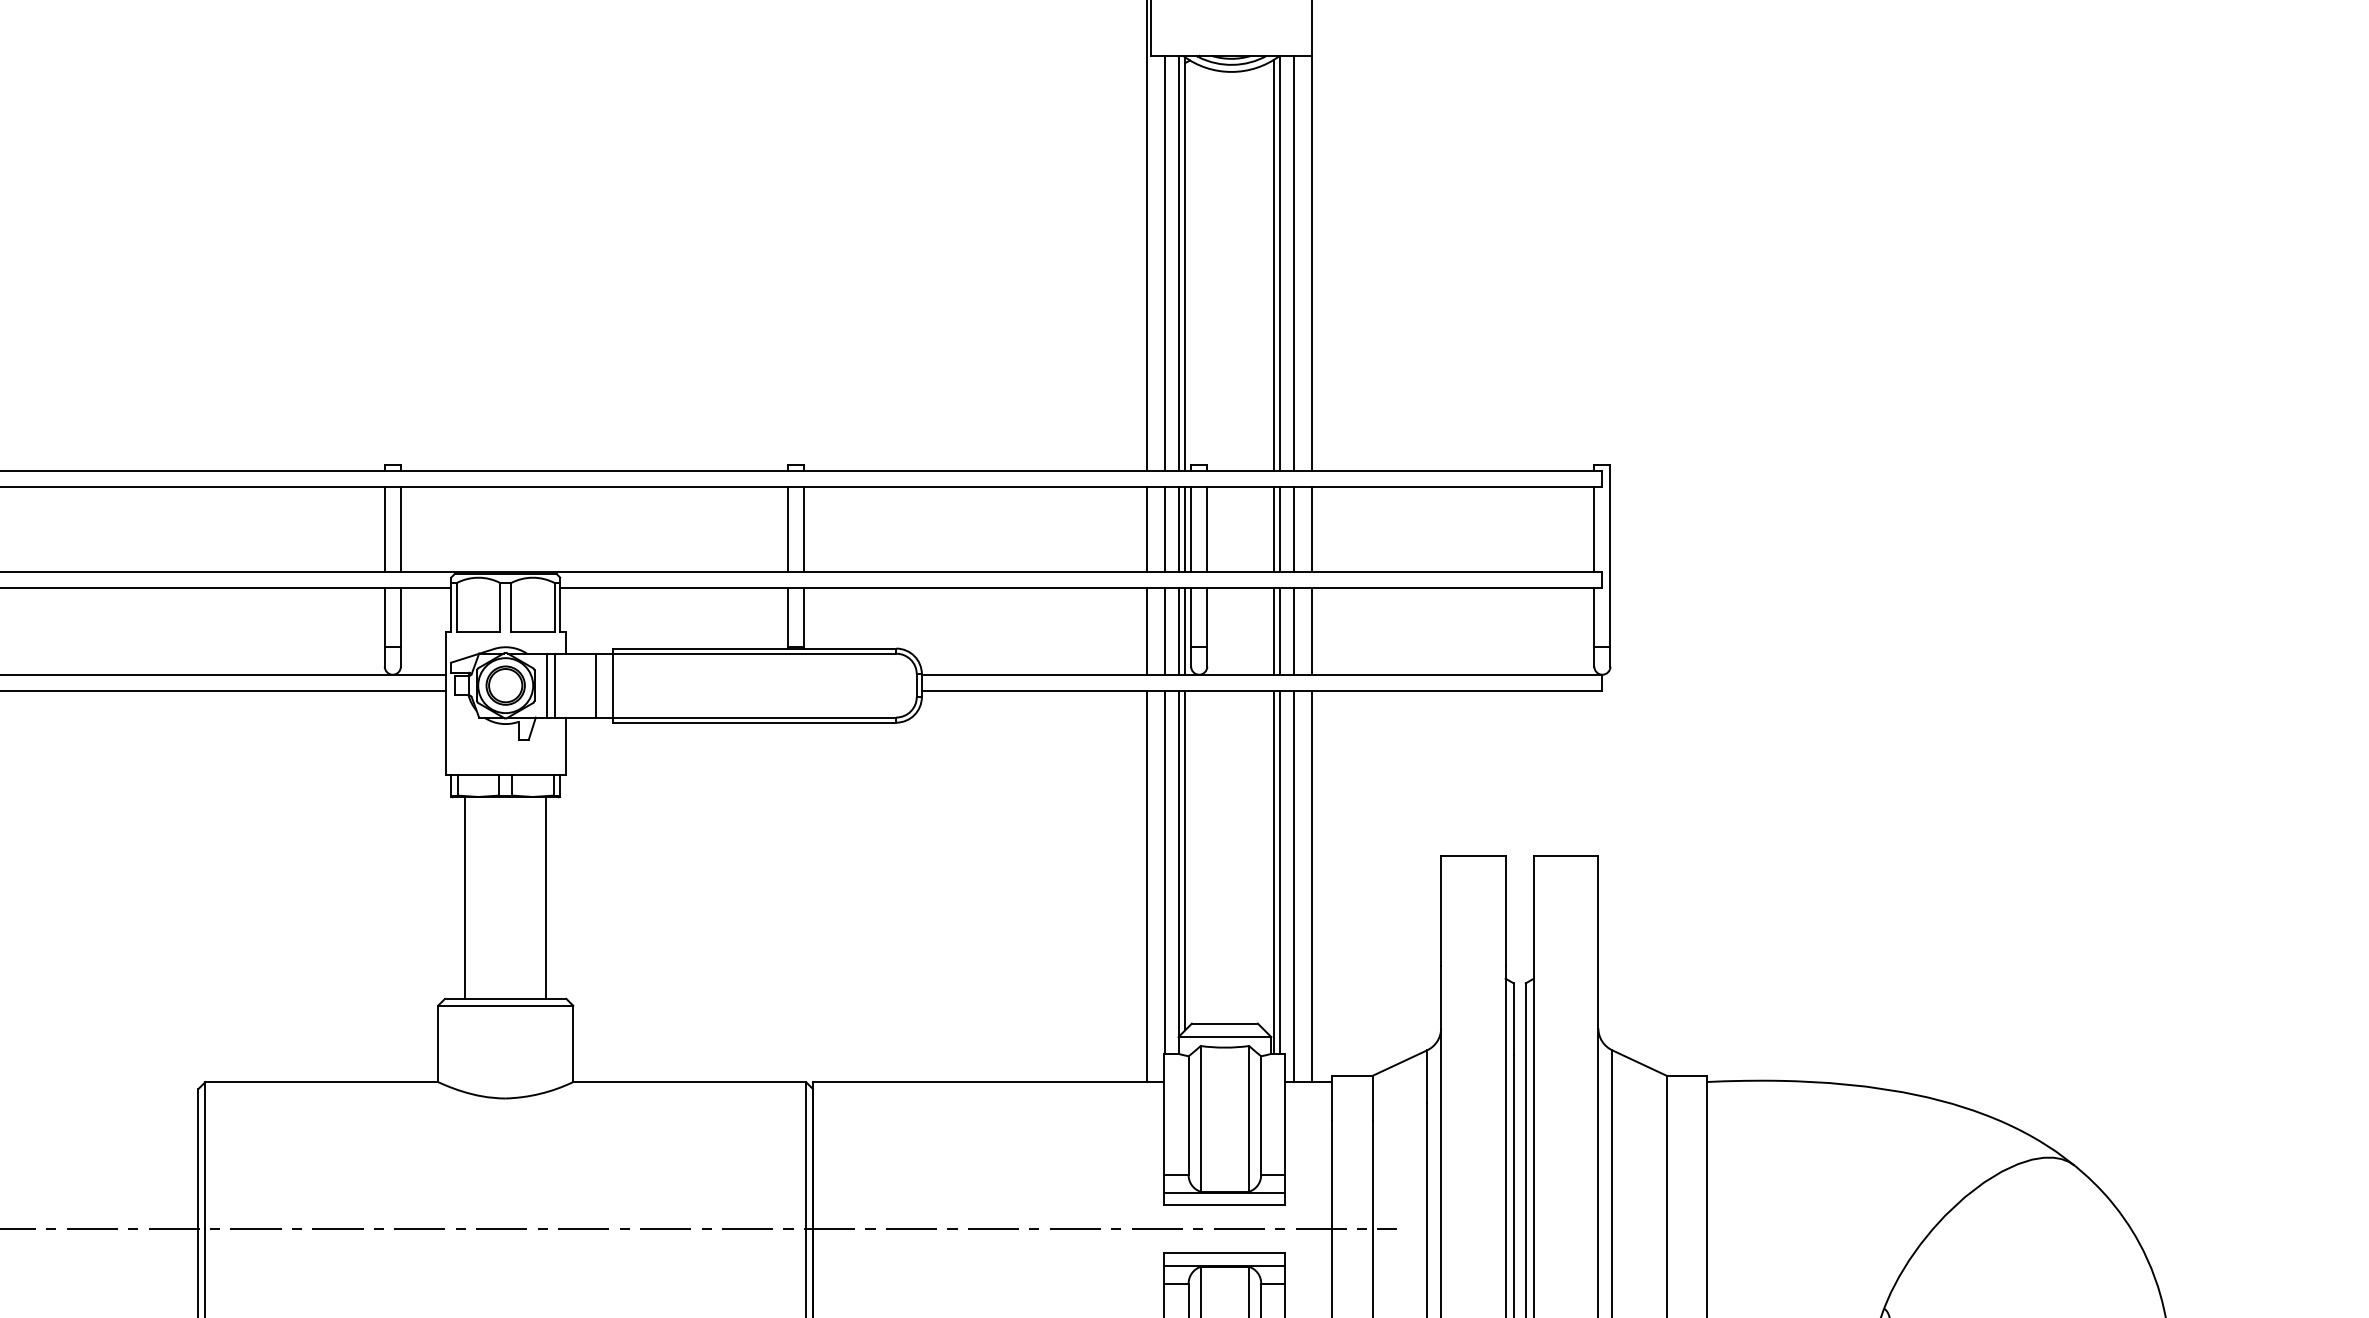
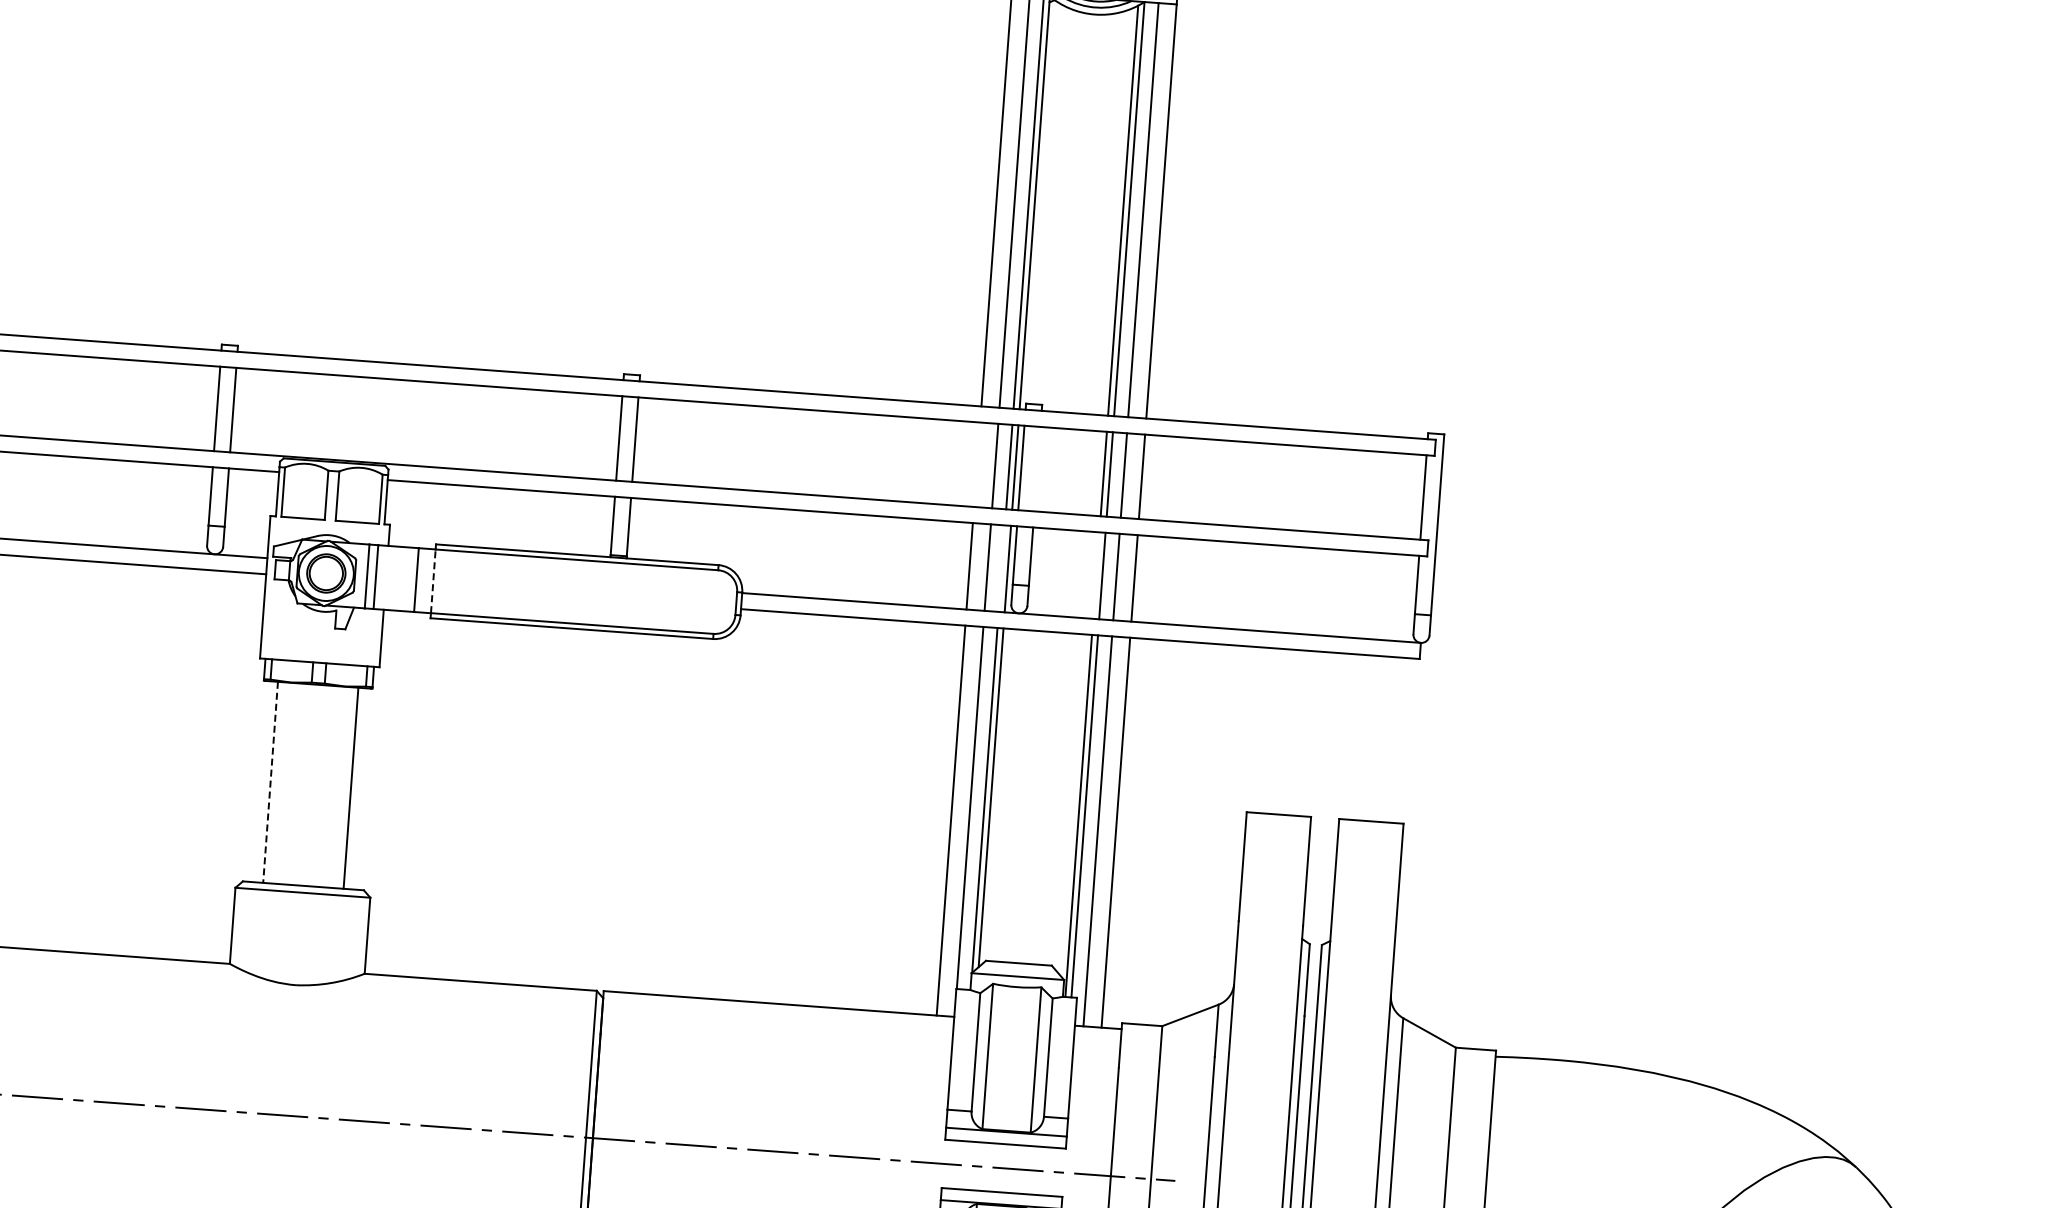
line: (1146, 529) -> (976, 464), removed
line: (1207, 529) -> (1037, 469), removed
line: (1179, 631) -> (1002, 568), removed
line: (1273, 631) -> (1096, 575), removed
line: (612, 685) -> (432, 581), solid -> dashed
line: (465, 898) -> (270, 782), solid -> dashed

